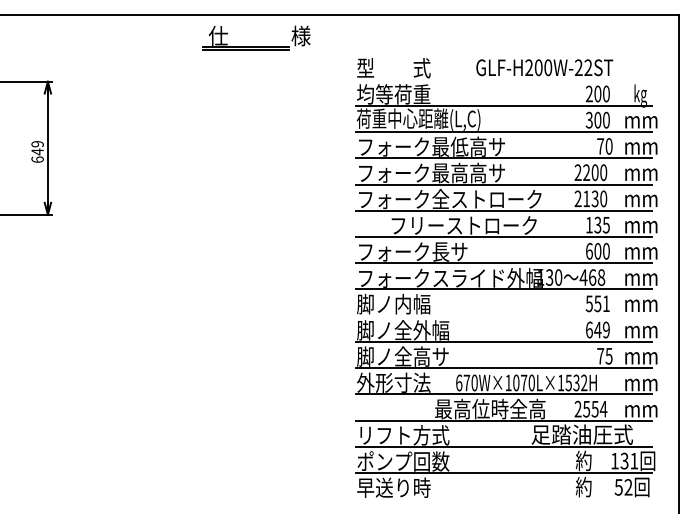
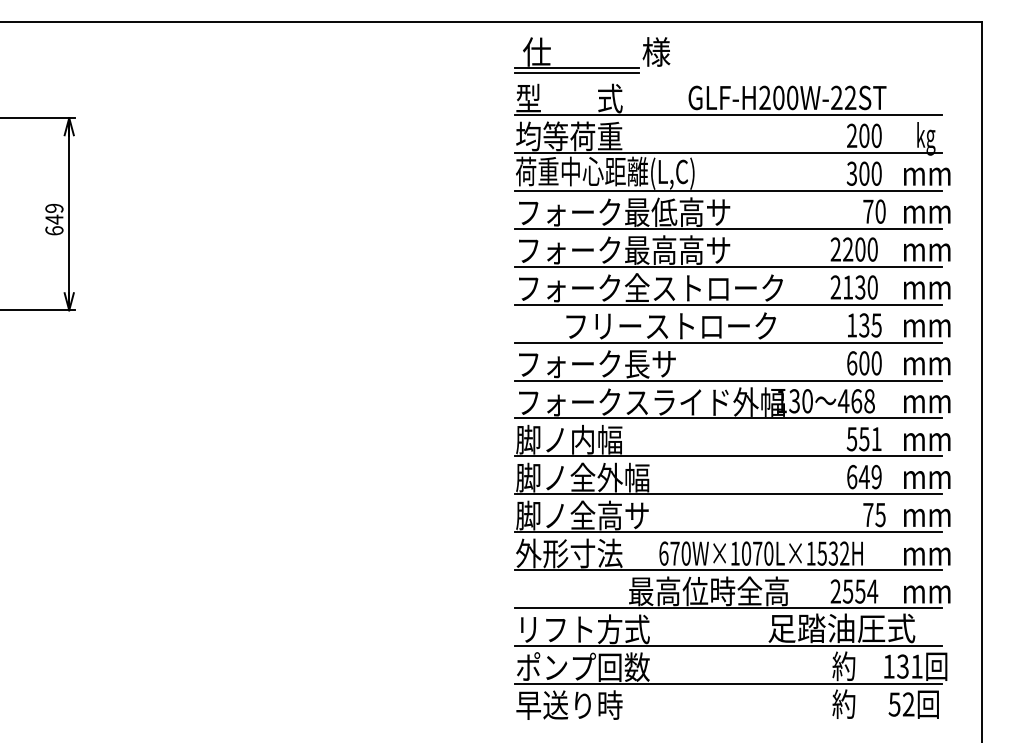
part: (256, 46) -> (592, 67), moved
line: (503, 79) -> (727, 114), added
line: (503, 315) -> (727, 456), added

